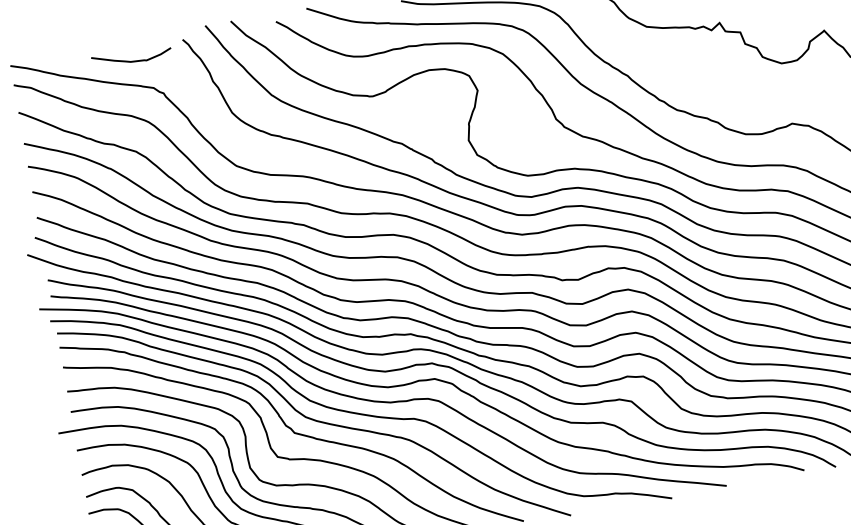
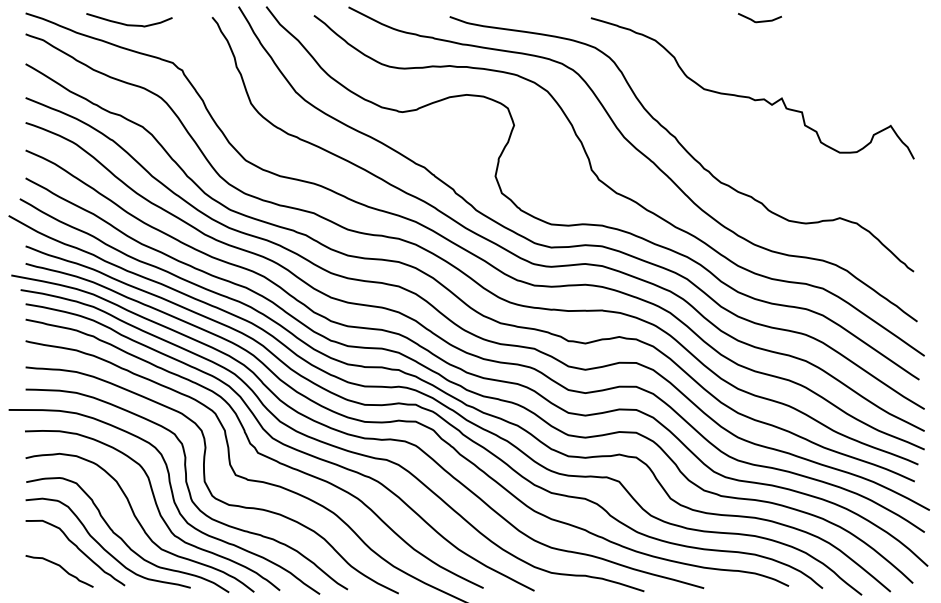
curve: (132, 60) -> (129, 24), moved

